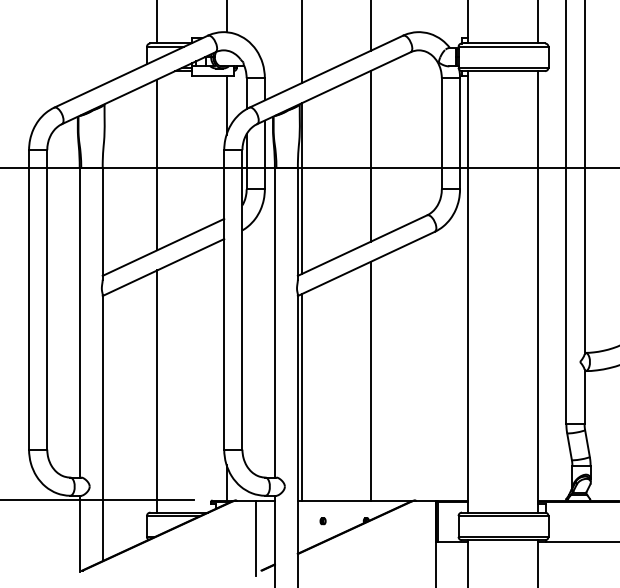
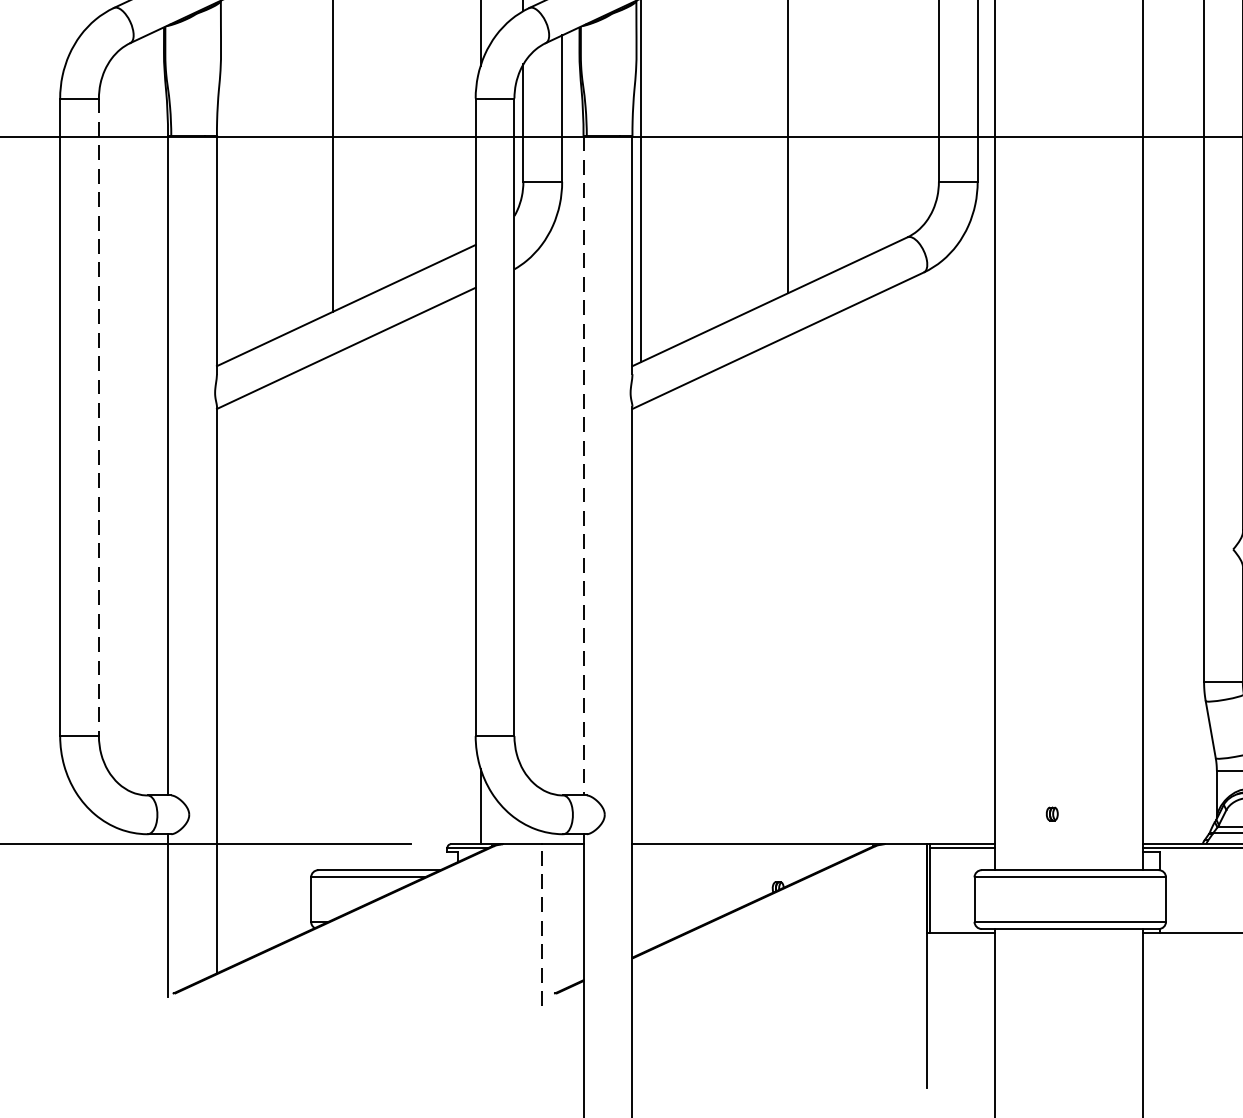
line: (47, 299) -> (99, 416), solid -> dashed
line: (274, 322) -> (582, 465), solid -> dashed
line: (371, 380) -> (789, 588), removed
line: (157, 391) -> (333, 612), removed
line: (301, 397) -> (640, 625), removed
part: (322, 521) -> (1051, 814), moved
line: (255, 538) -> (542, 925), solid -> dashed

